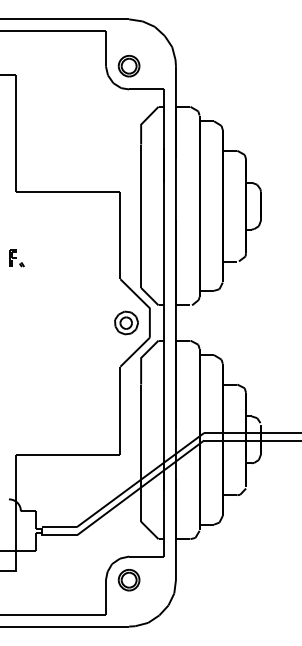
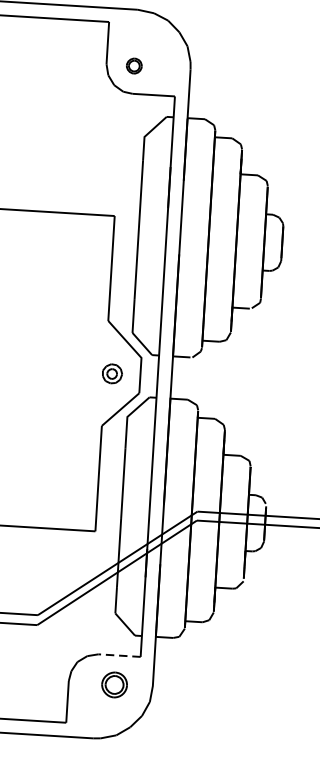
part: (128, 66) -> (133, 66), size x0.6
part: (126, 322) -> (112, 373), size x0.7
line: (146, 556) -> (119, 655), solid -> dashed
part: (128, 580) -> (113, 685), moved

